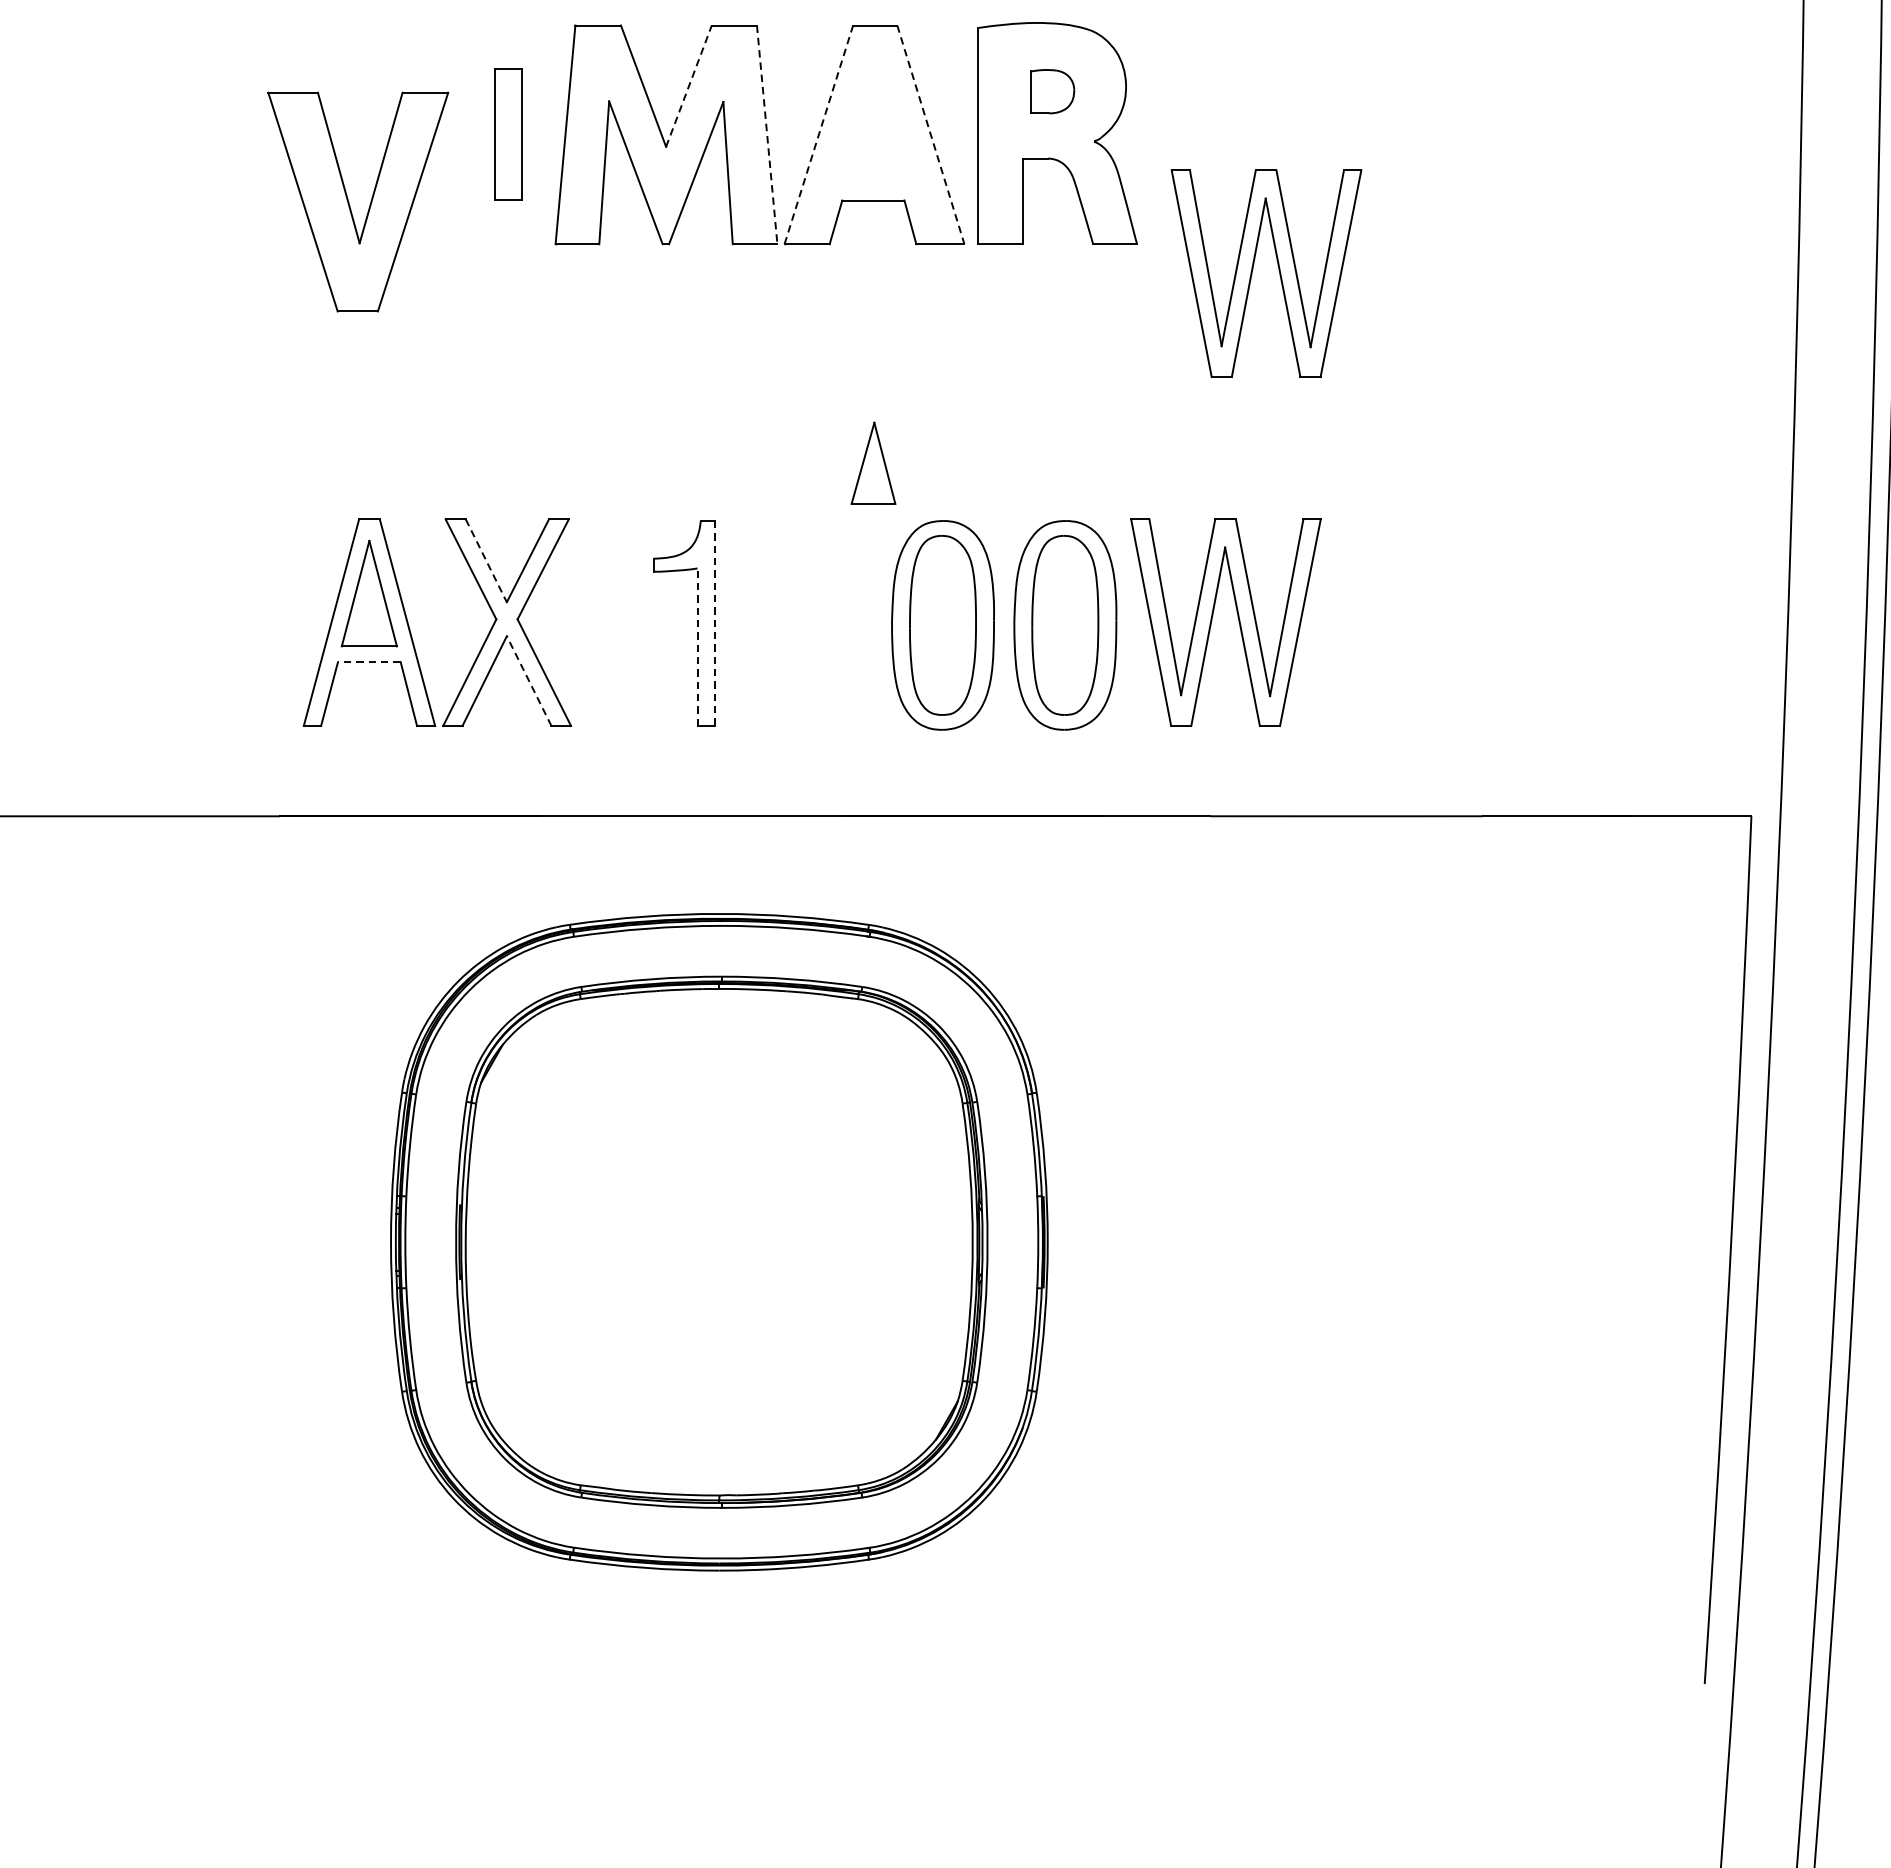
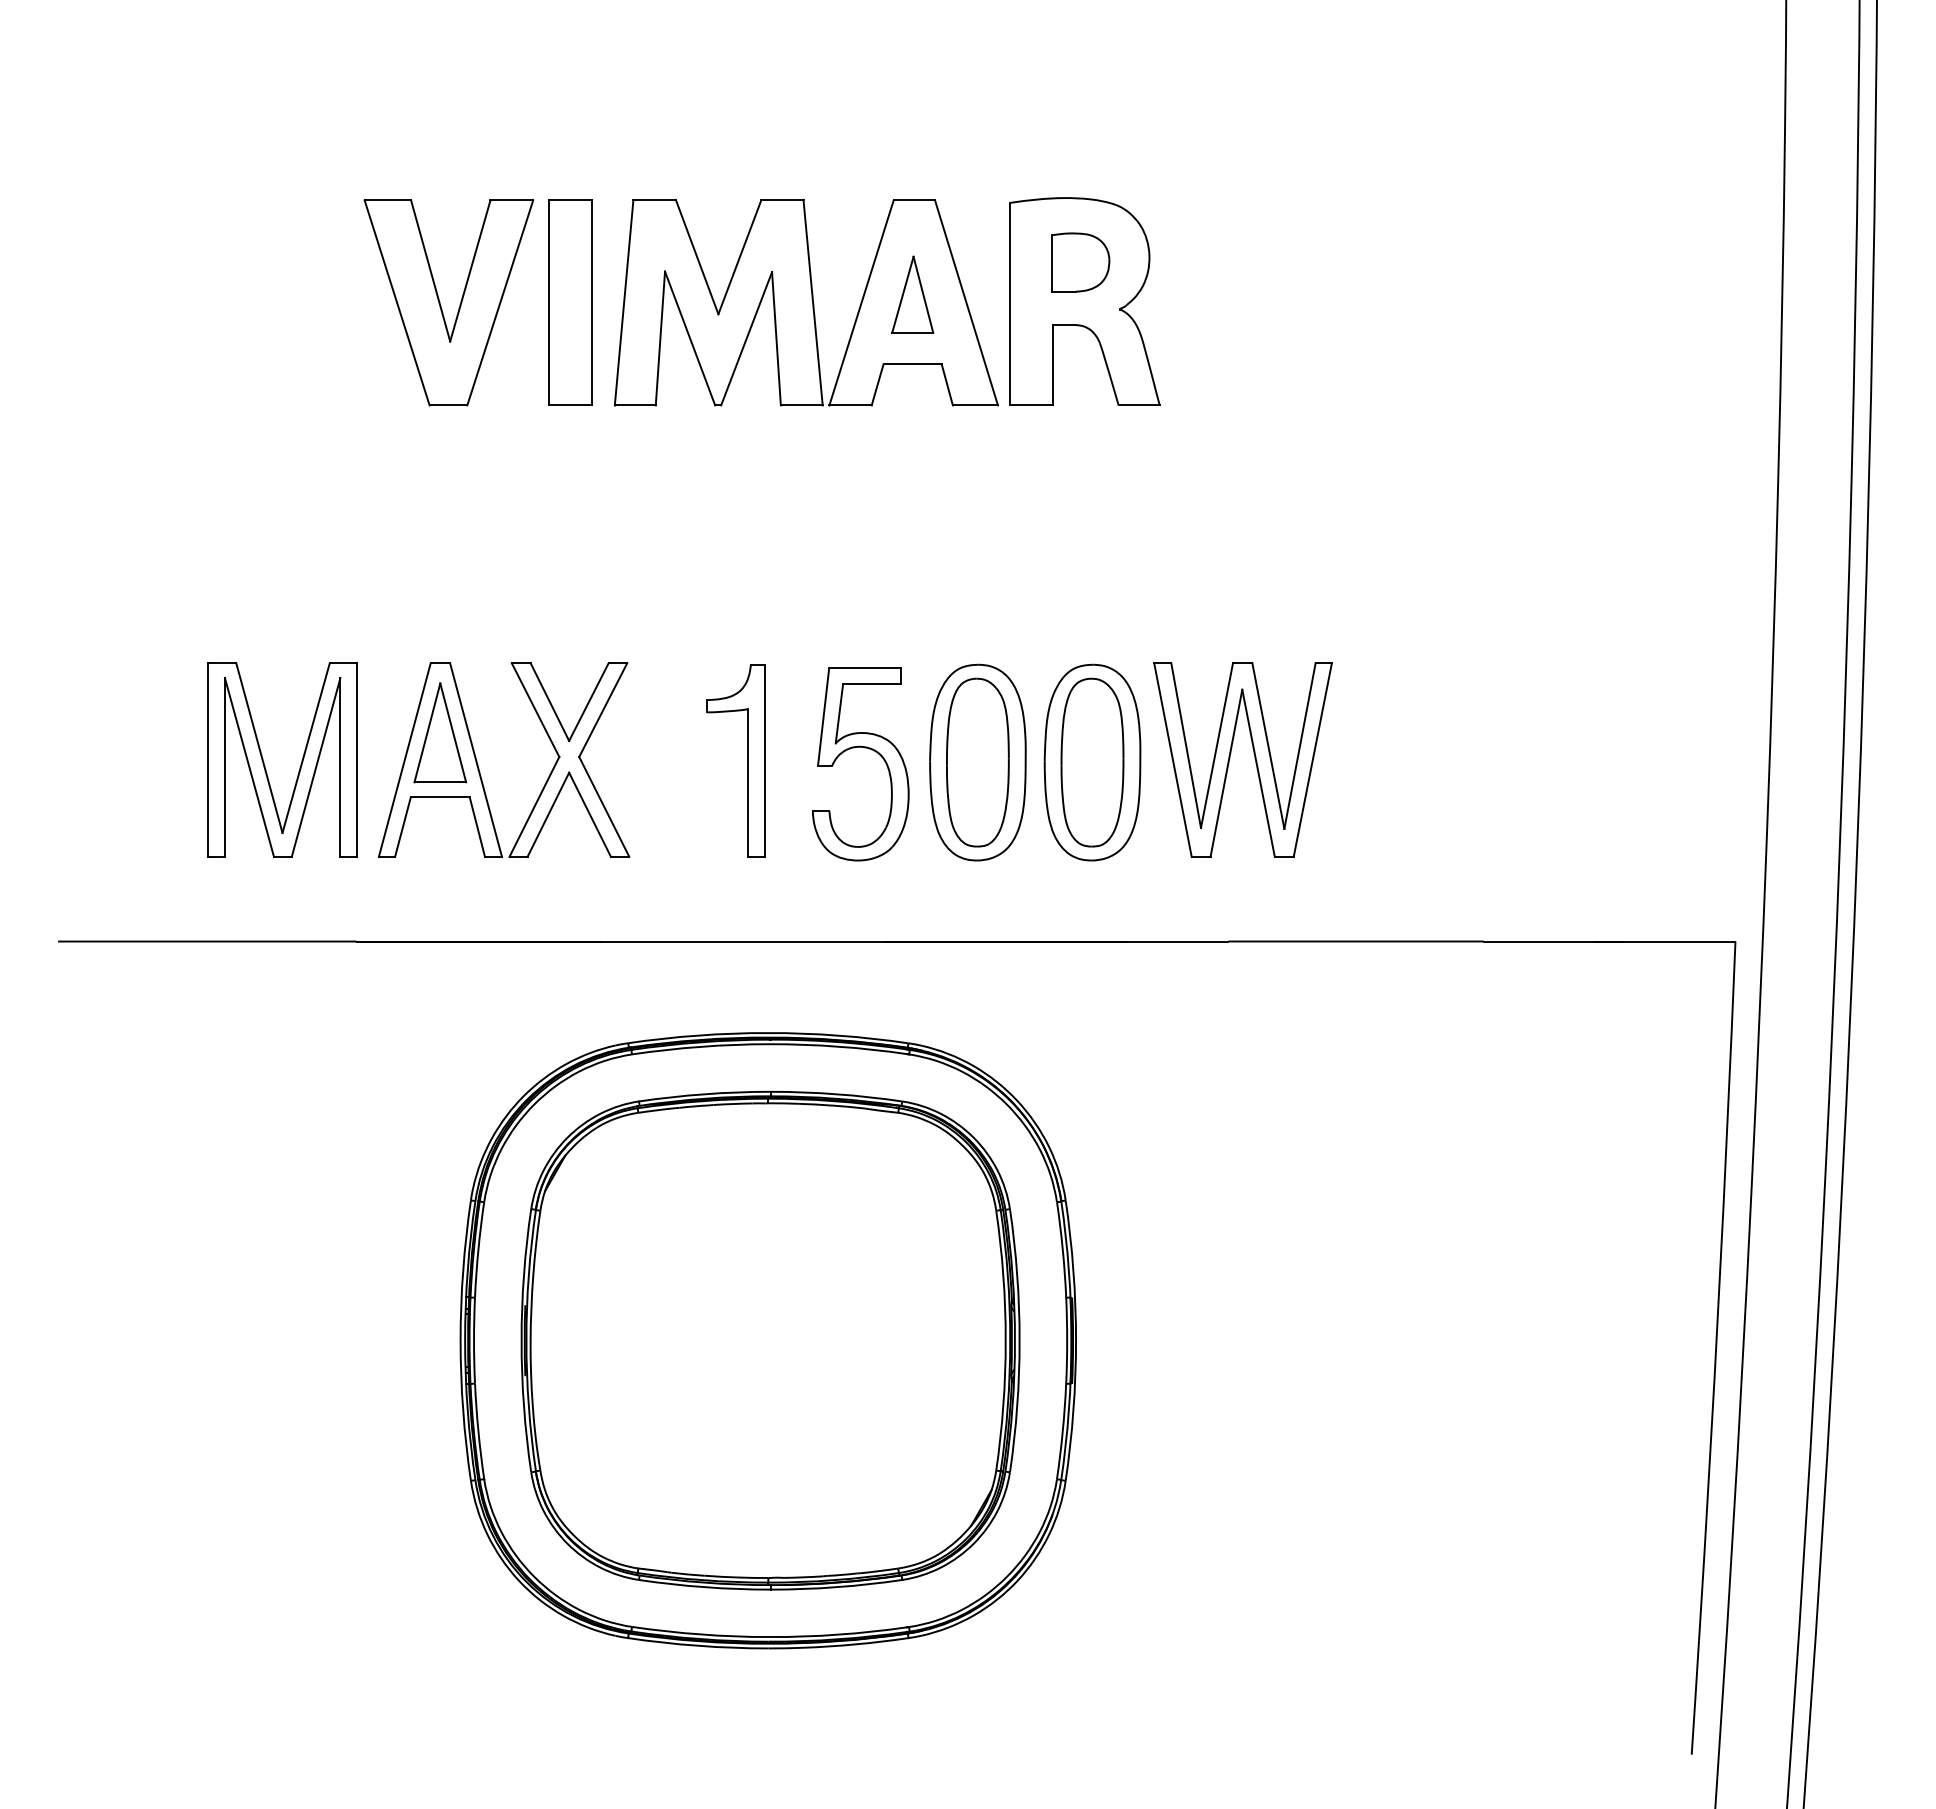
line: (688, 86) -> (739, 257), dashed -> solid
part: (1052, 91) -> (1080, 262), size x1.43
part: (508, 134) -> (570, 302), size x1.67
line: (767, 134) -> (813, 302), dashed -> solid
line: (818, 134) -> (861, 302), dashed -> solid
line: (930, 135) -> (966, 303), dashed -> solid
part: (350, 204) -> (441, 305), moved
part: (1253, 272) -> (1268, 431), removed
part: (873, 463) -> (912, 294), moved
line: (486, 561) -> (550, 702), dashed -> solid
part: (822, 610) -> (864, 748), added
line: (715, 624) -> (764, 761), dashed -> solid
part: (182, 628) -> (265, 765), added
line: (697, 647) -> (747, 783), dashed -> solid
line: (368, 662) -> (439, 797), dashed -> solid
line: (529, 680) -> (590, 814), dashed -> solid

